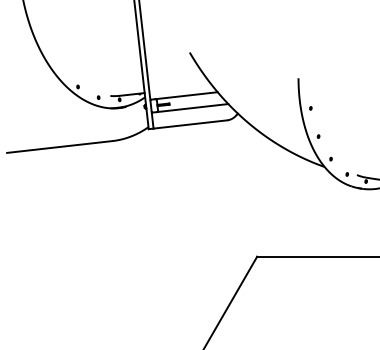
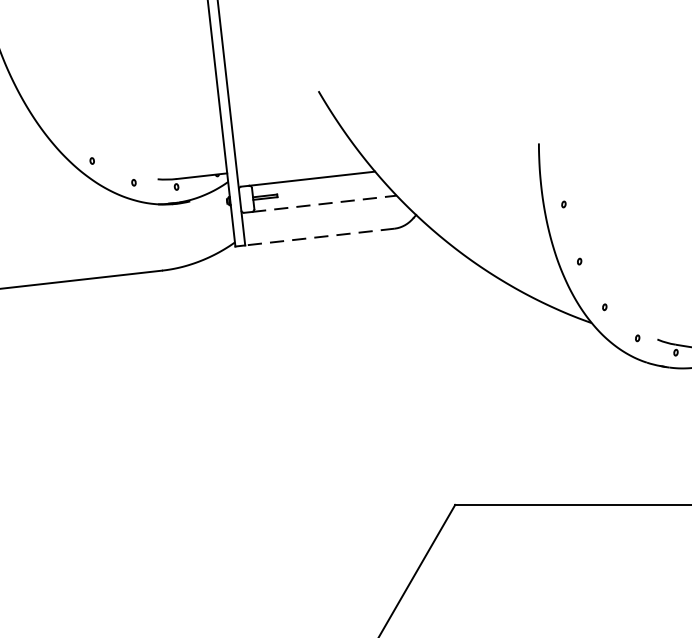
line: (192, 108) -> (324, 204), solid -> dashed
line: (189, 124) -> (318, 237), solid -> dashed

